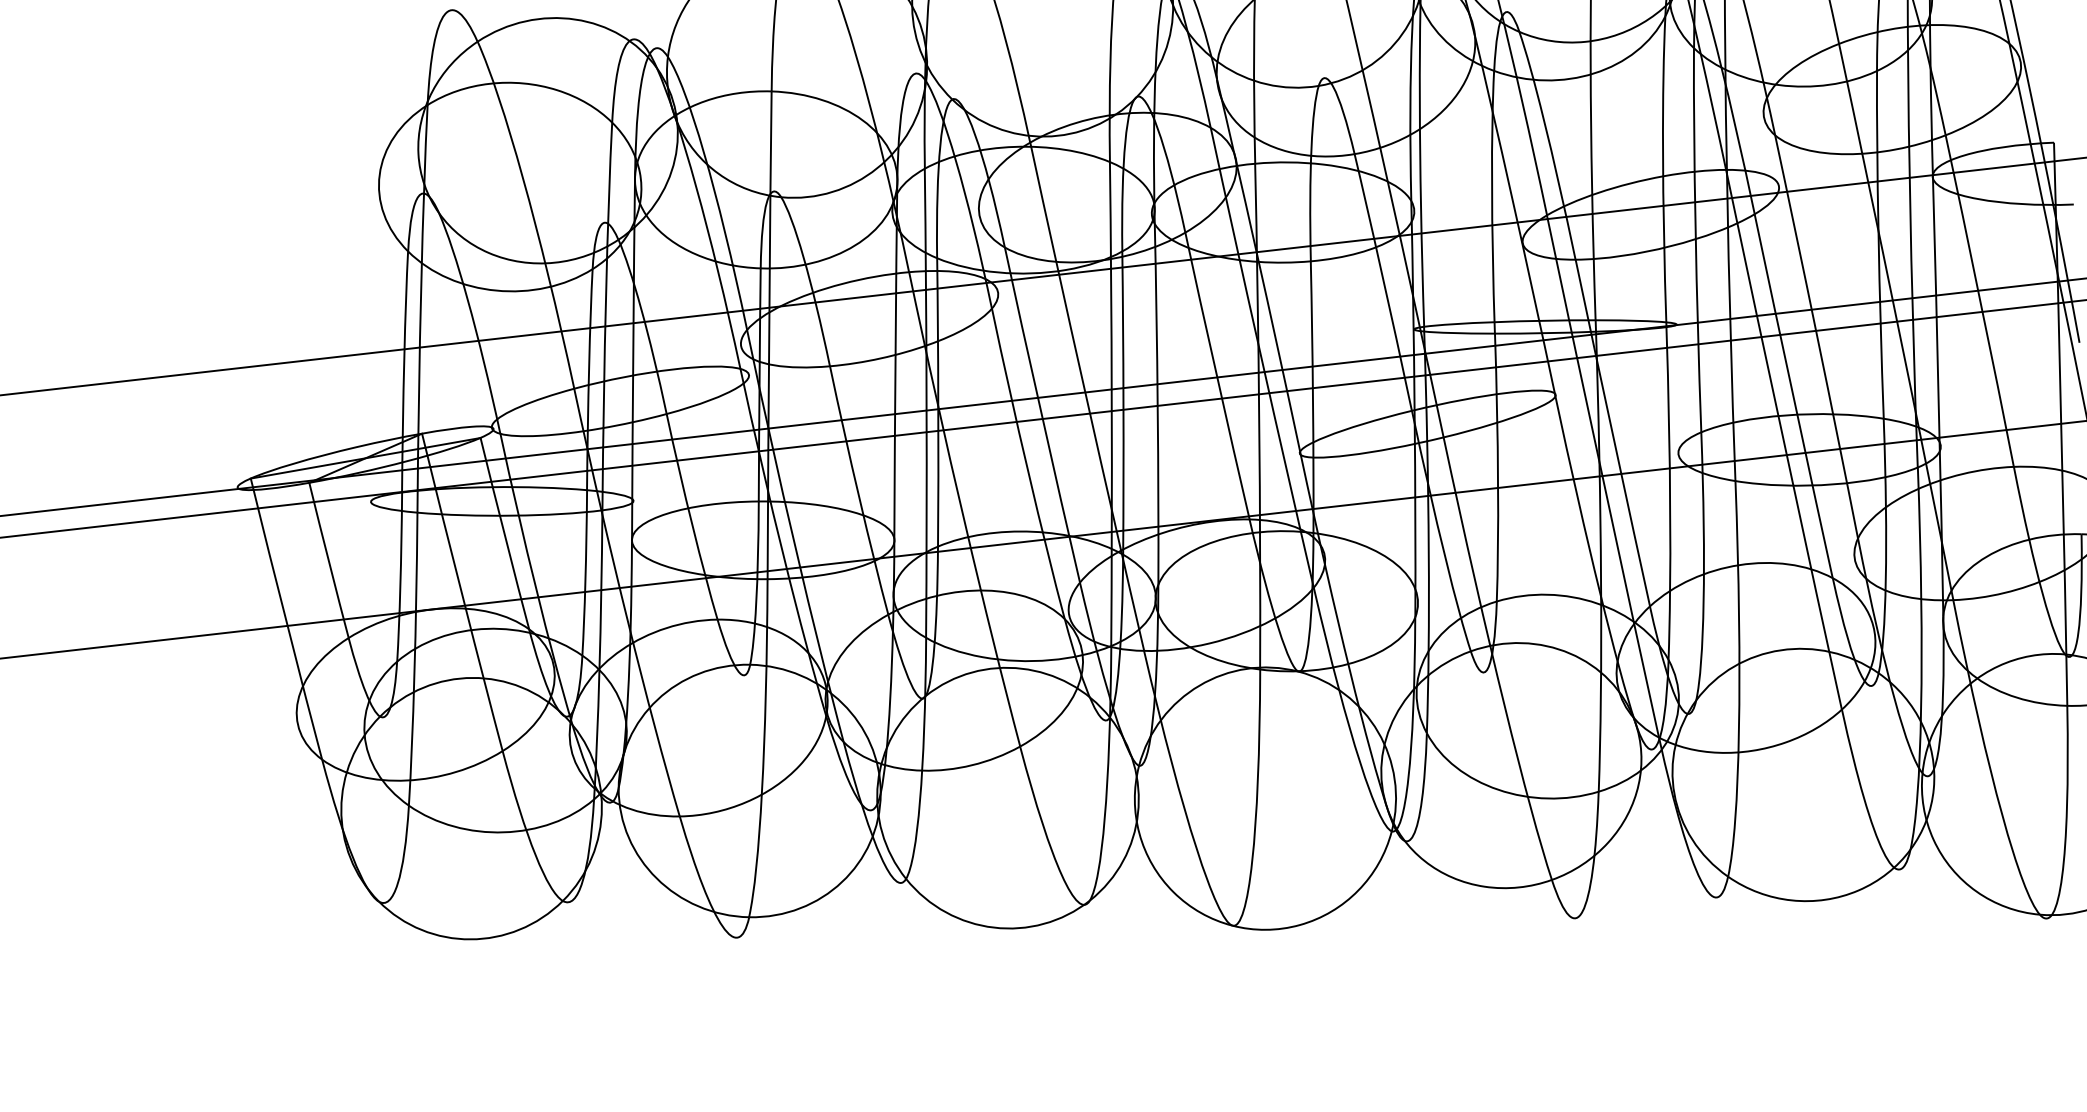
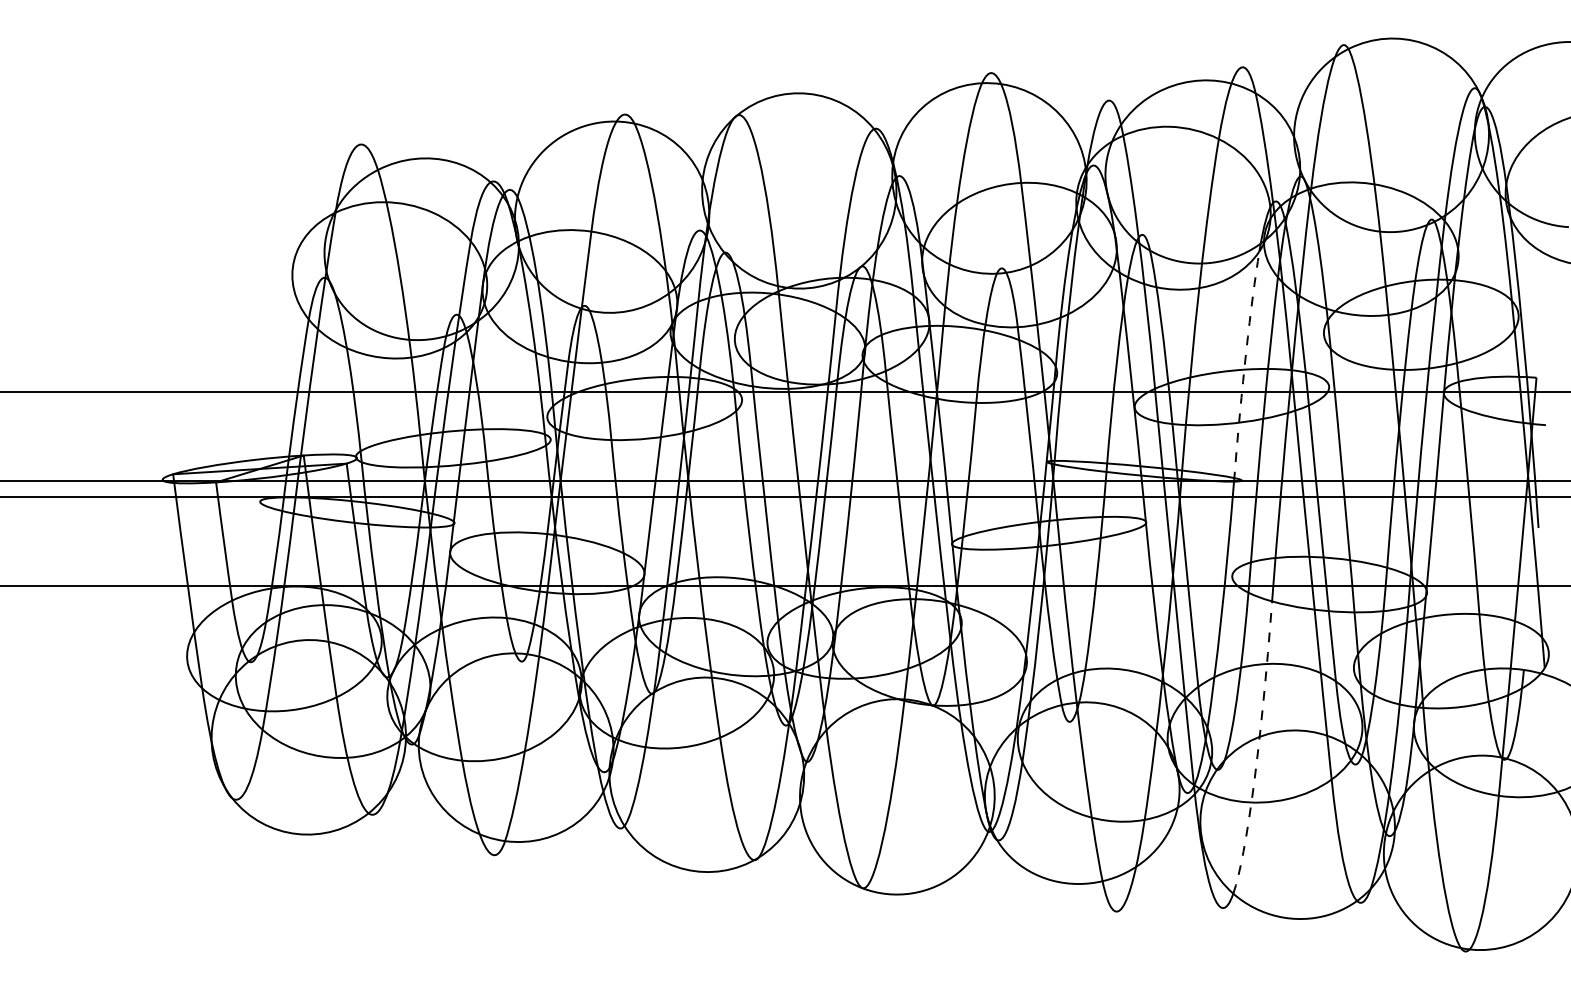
arc: (1662, 168) -> (1244, 363), solid -> dashed
arc: (1739, 690) -> (1257, 756), solid -> dashed

